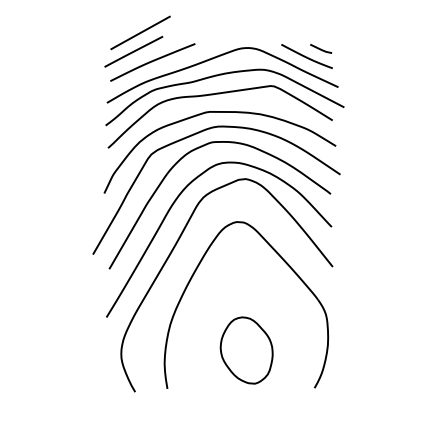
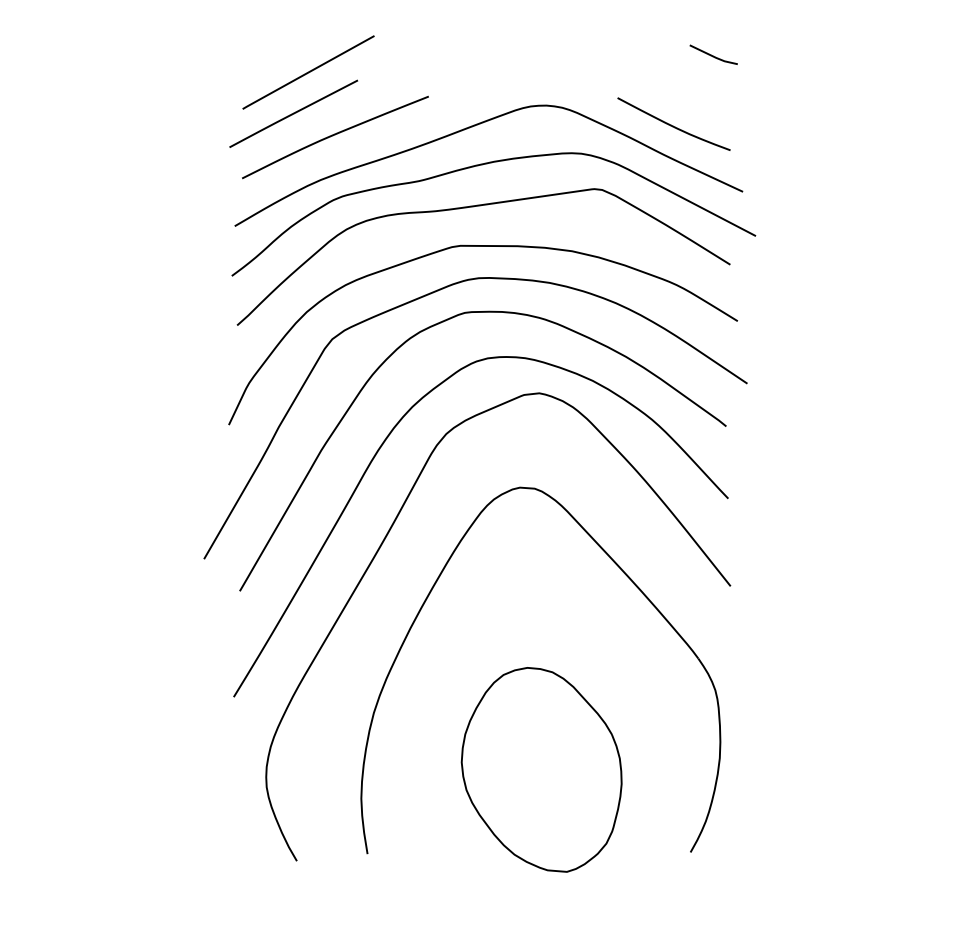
line: (321, 48) -> (714, 53), moved
part: (246, 350) -> (541, 769), size x1.4

